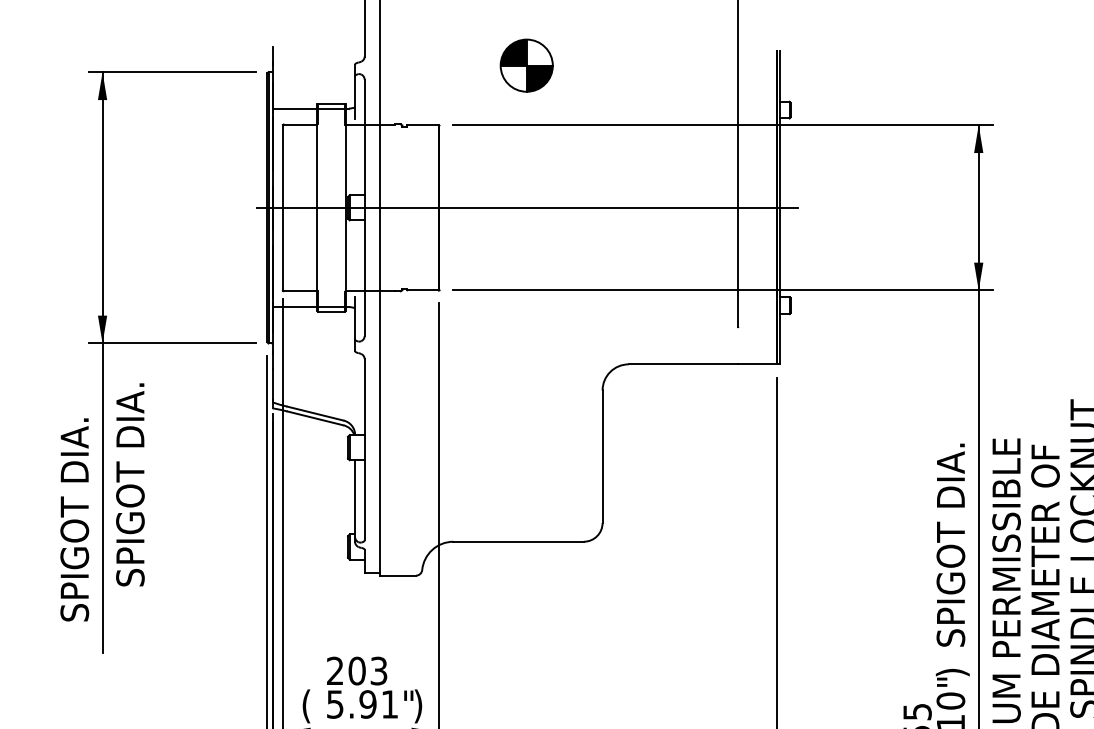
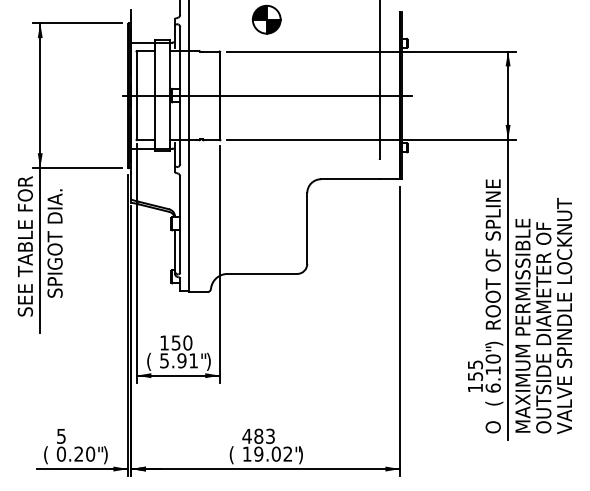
text: (73, 477) -> (24, 239), SPIGOT DIA. -> SEE TABLE FOR
text: (949, 505) -> (492, 254), SPIGOT DIA. -> ROOT OF SPLINE
text: (357, 670) -> (176, 342), 203 -> 150

